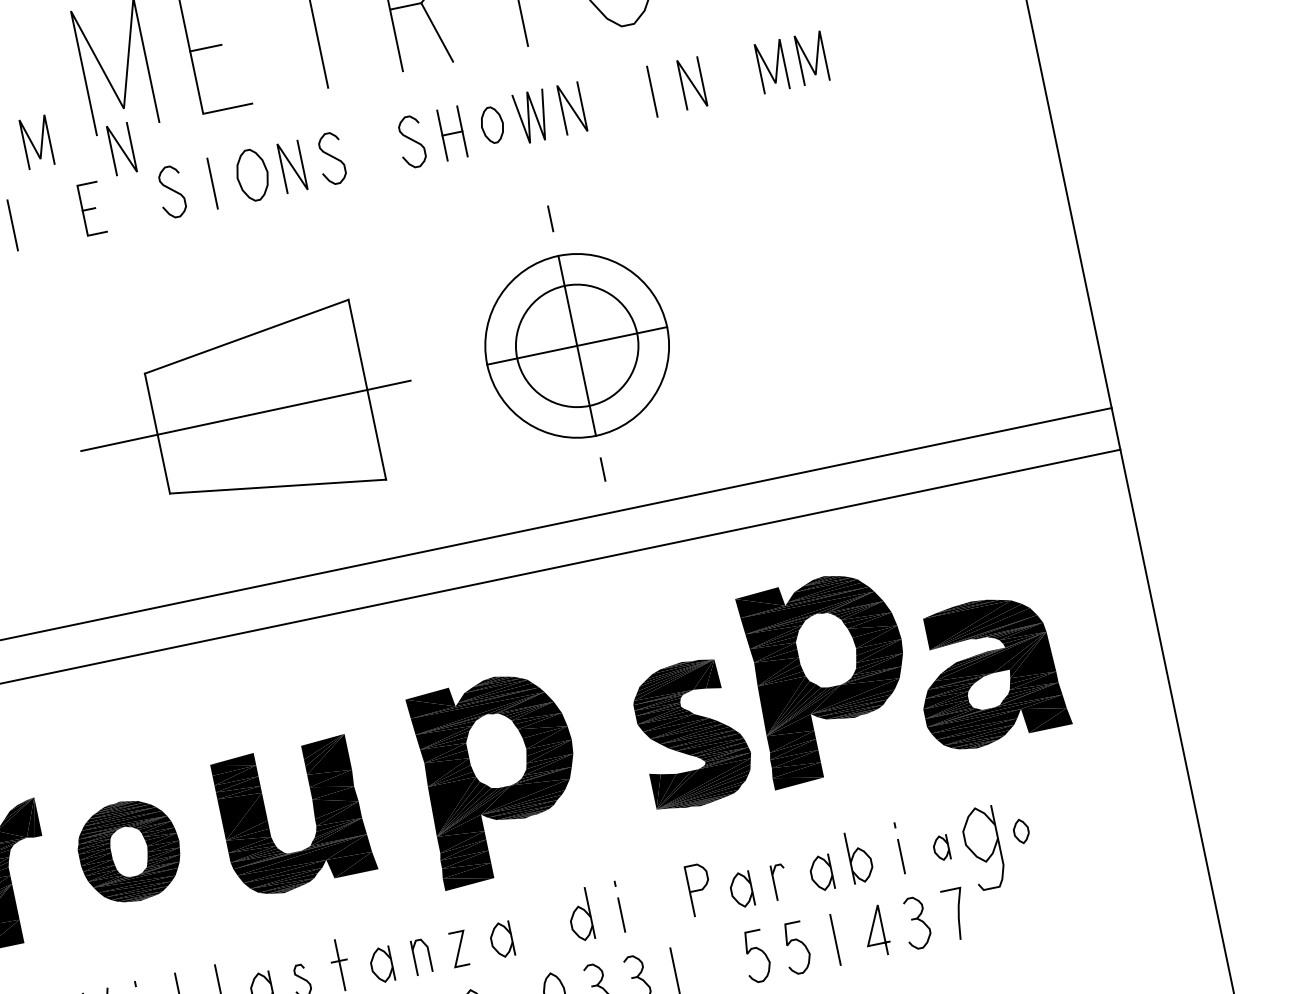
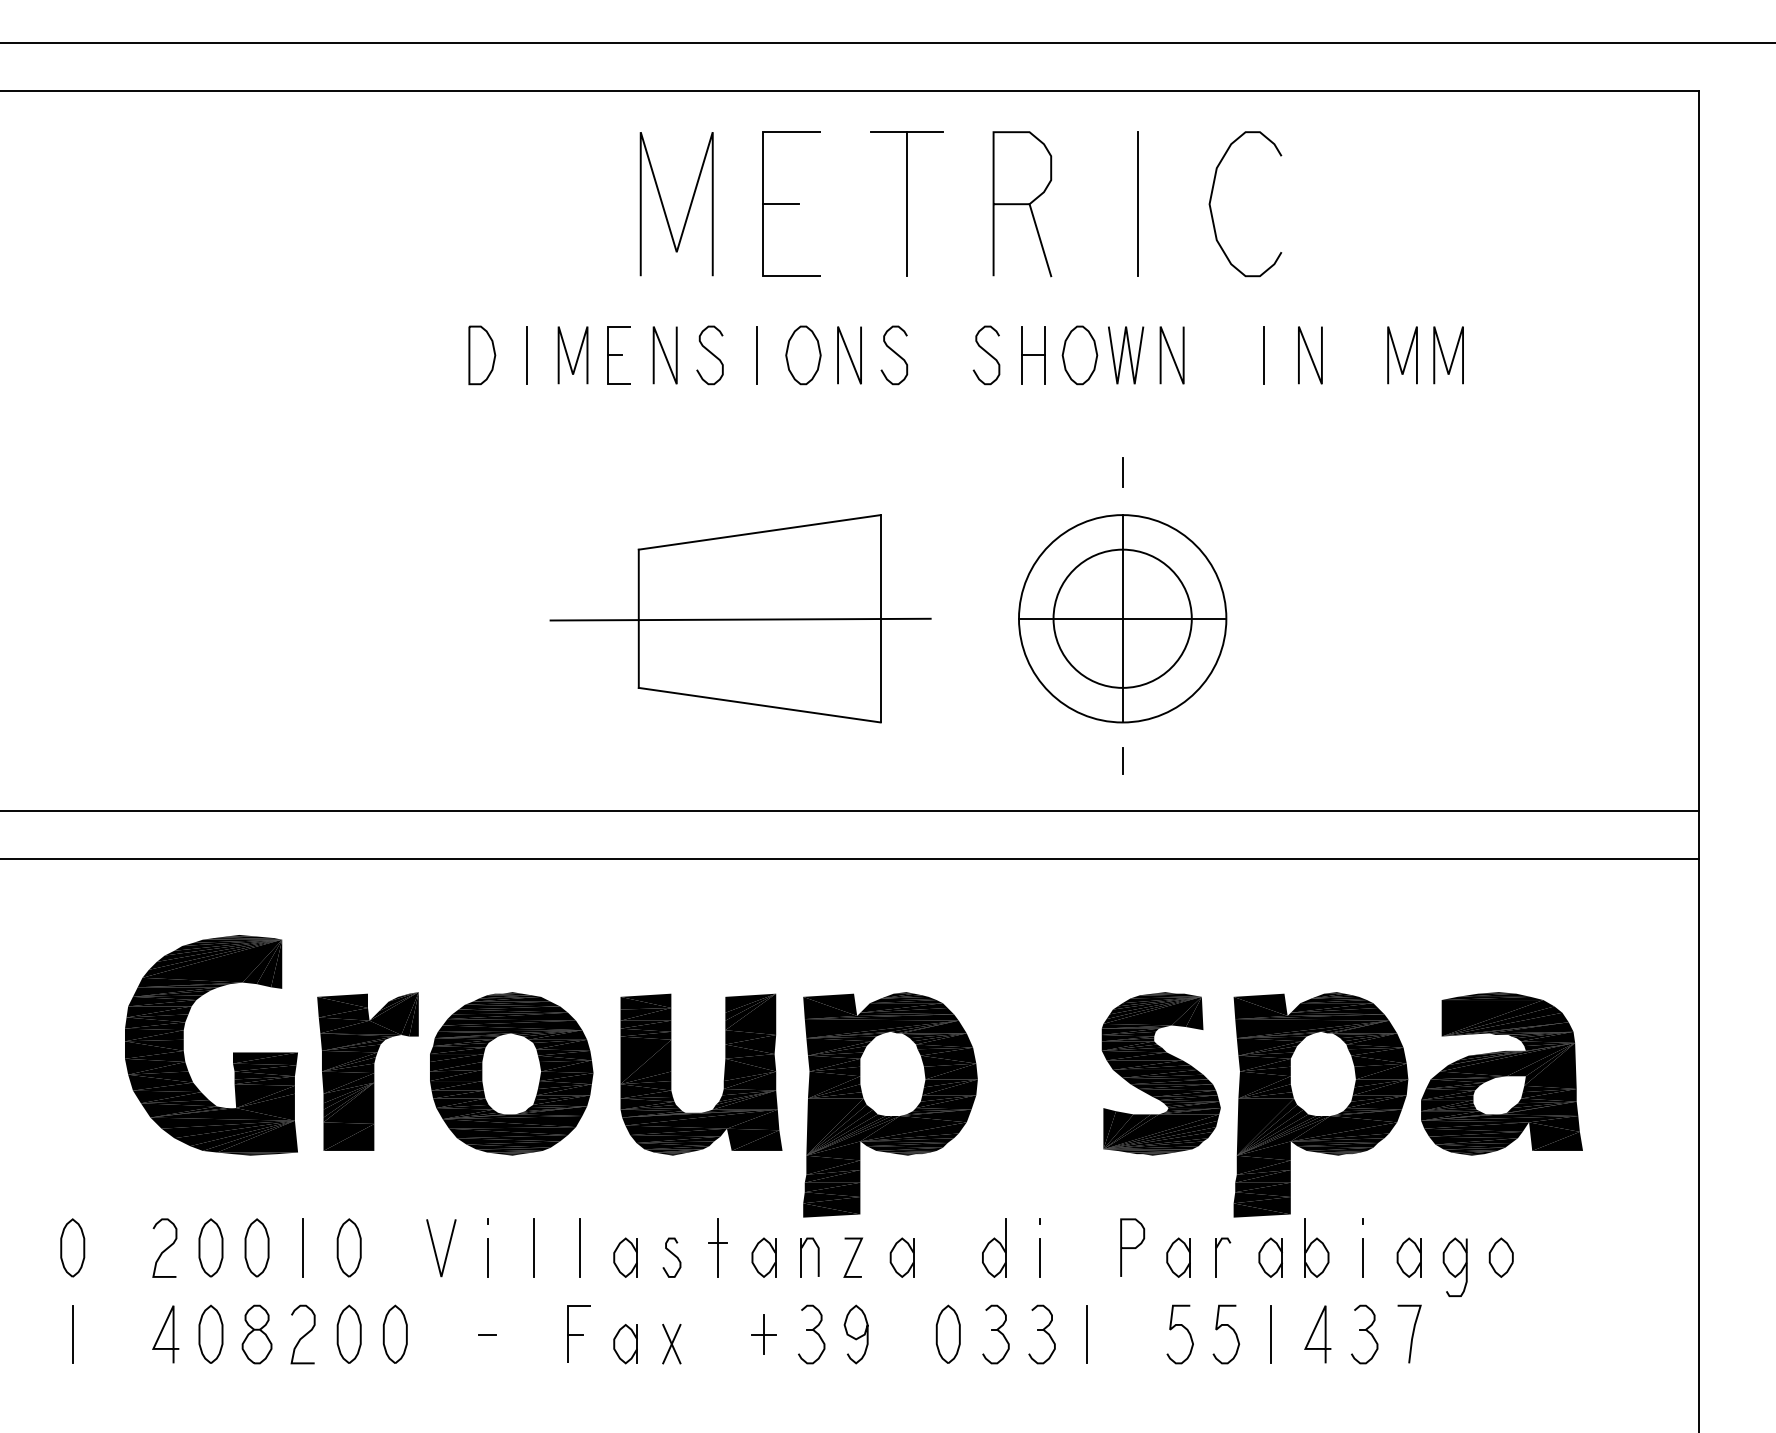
part: (492, 125) -> (1079, 355), size x1.43
line: (33, 143) -> (568, 355), moved
line: (121, 149) -> (664, 355), moved
part: (829, 676) -> (1320, 1104), moved
part: (500, 777) -> (890, 1104), moved
part: (1020, 831) -> (1500, 1257), size x1.43
part: (982, 847) -> (1454, 1266), size x0.62
part: (940, 848) -> (1408, 1257), size x1.43
part: (129, 851) -> (511, 1073), size x1.43

